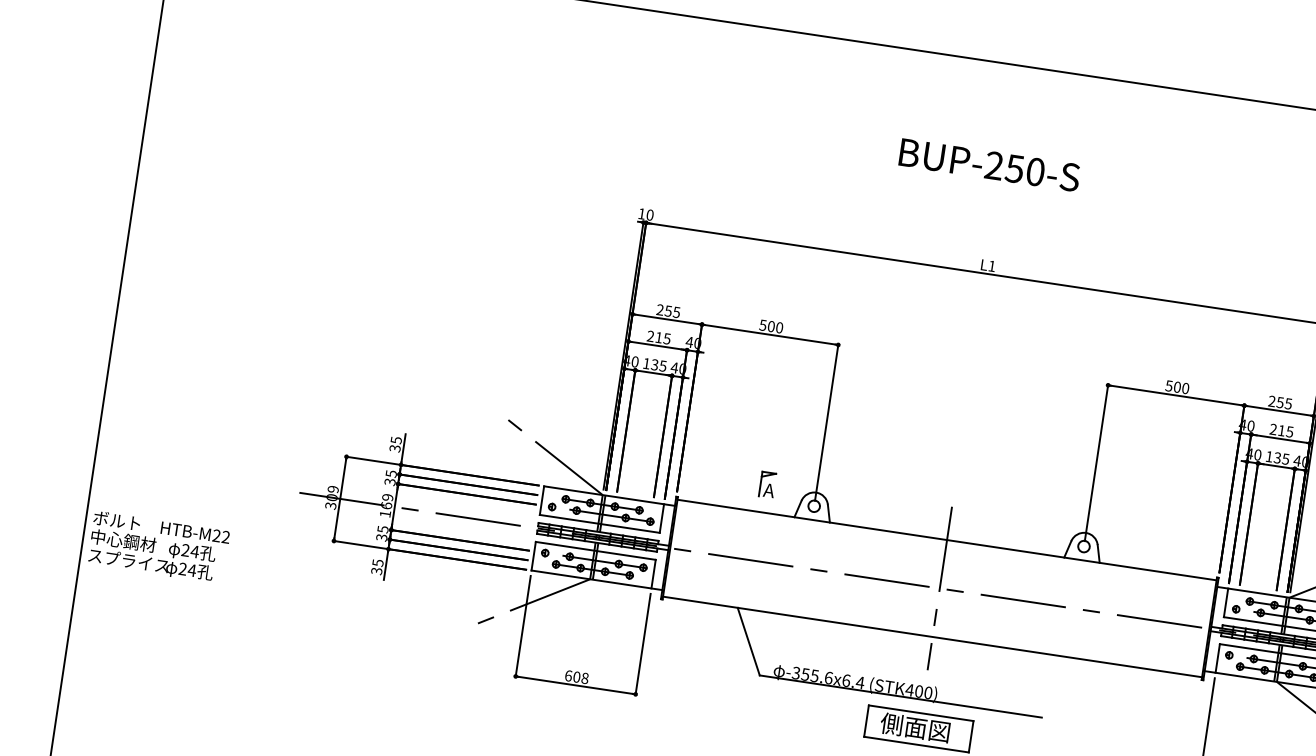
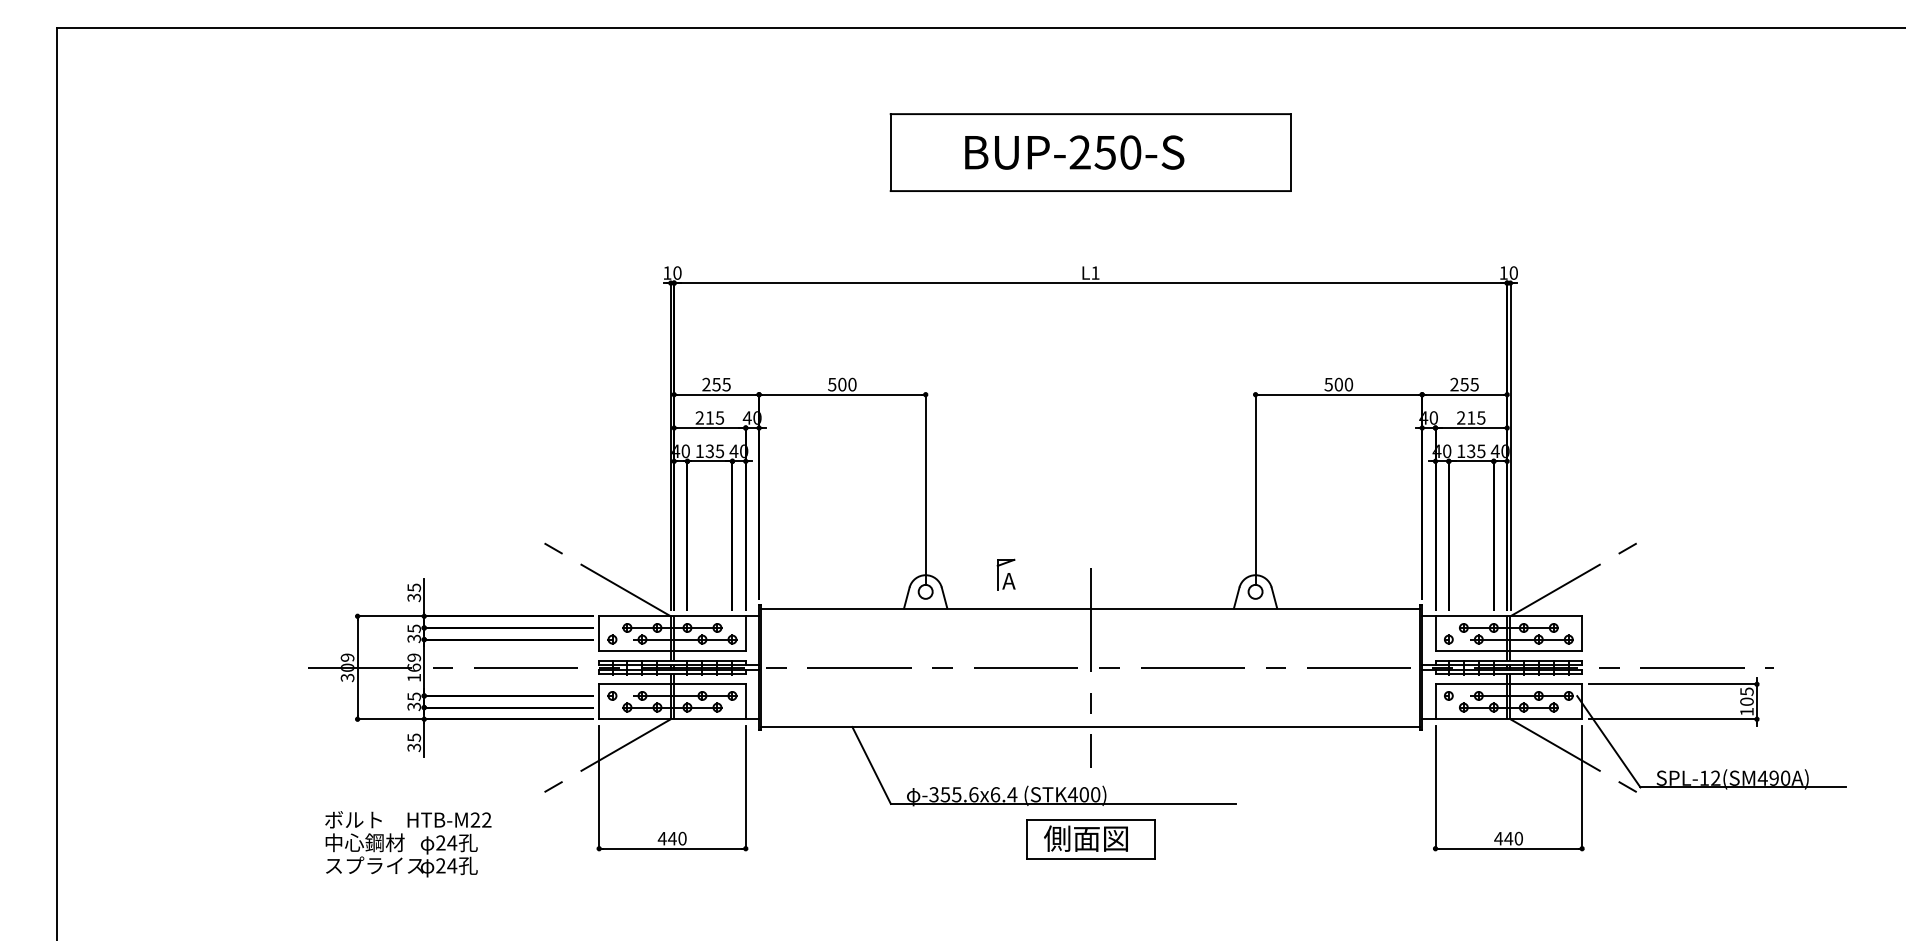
part: (1002, 167) -> (1090, 152), added
part: (767, 484) -> (1005, 574), moved
text: (158, 547) -> (408, 844), moved
text: (576, 676) -> (671, 838), 608 -> 440

